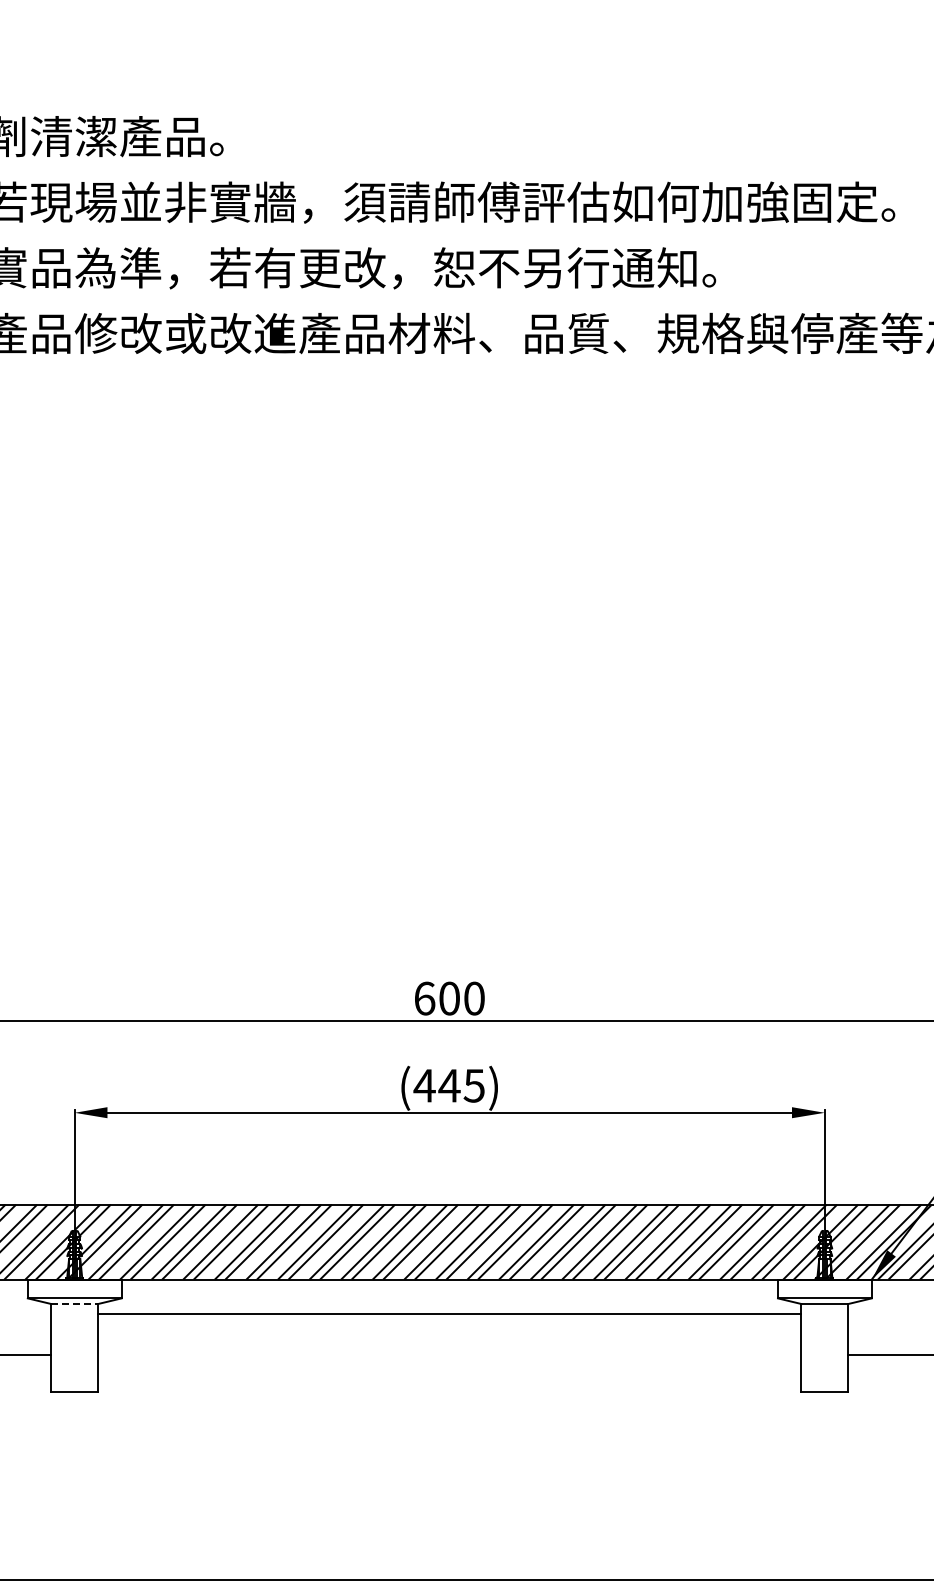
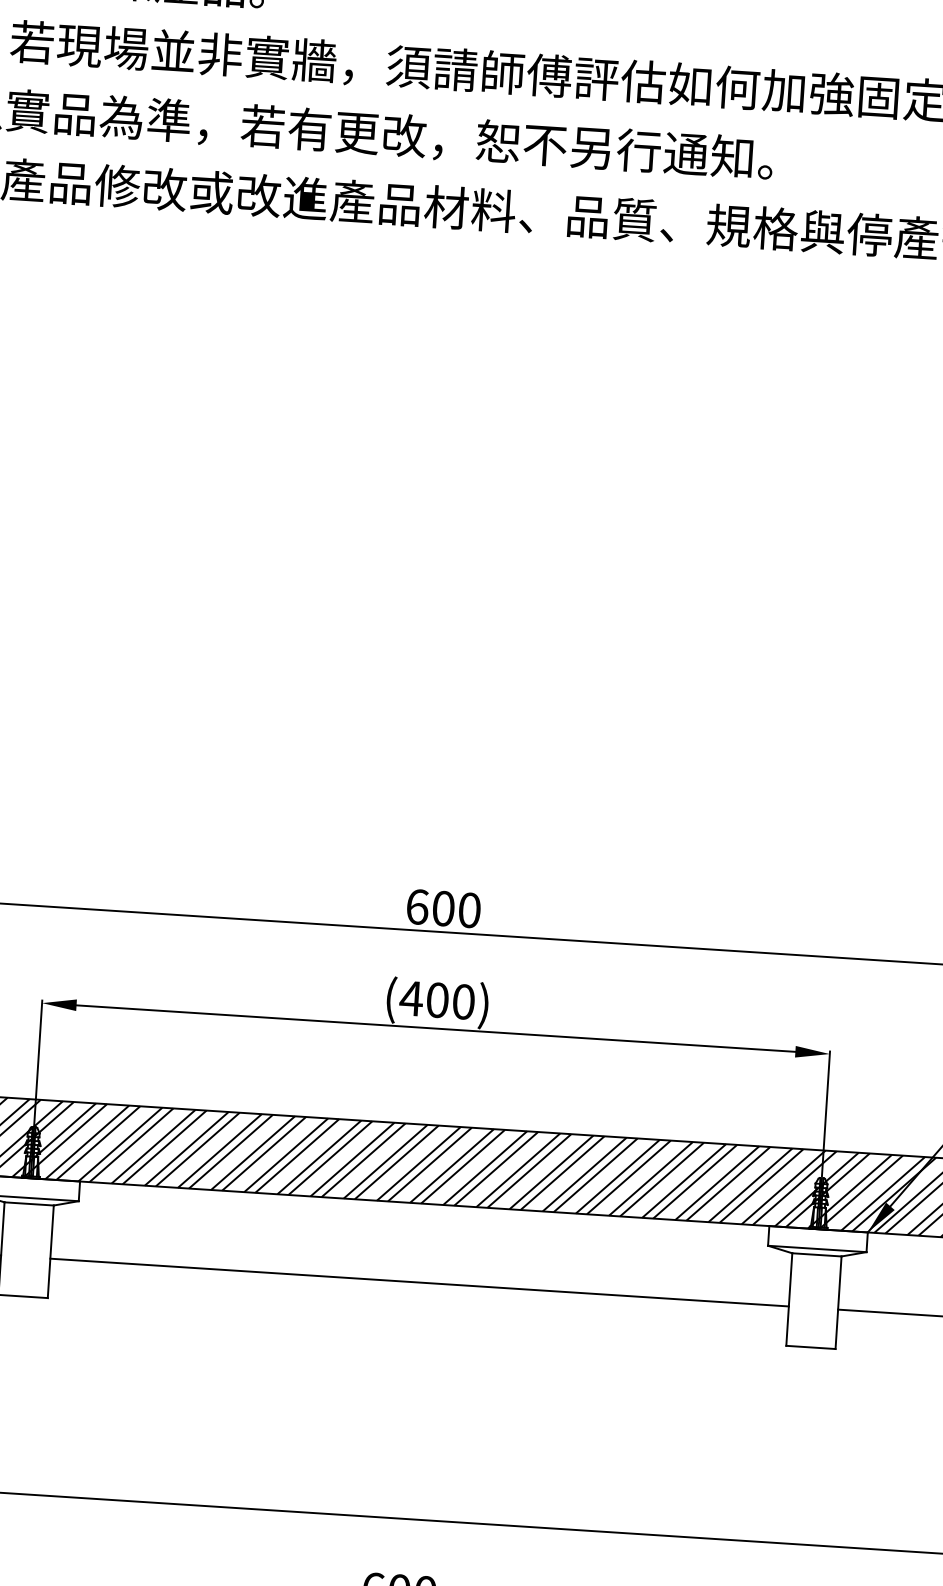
text: (461, 1085) -> (450, 1000), (445) -> (400)
line: (75, 1304) -> (29, 1204), dashed -> solid
line: (449, 1313) -> (419, 1282), moved

